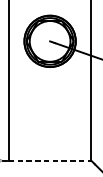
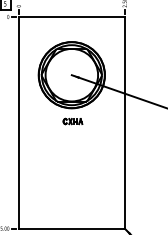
part: (50, 77) -> (72, 121), added
line: (49, 160) -> (71, 228), dashed -> solid

